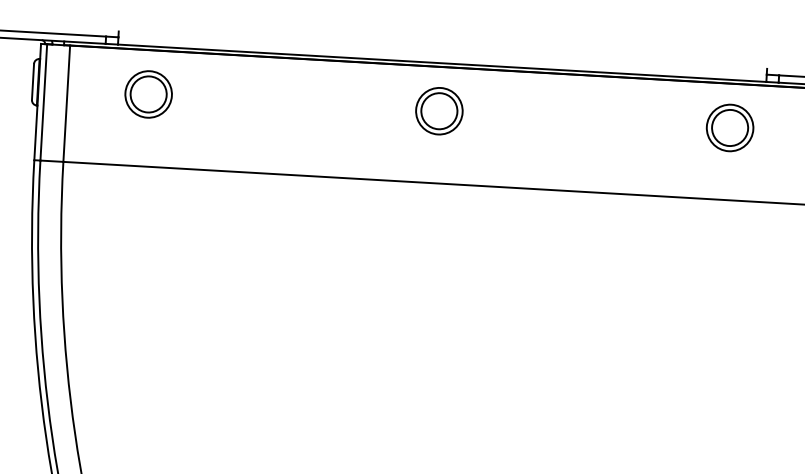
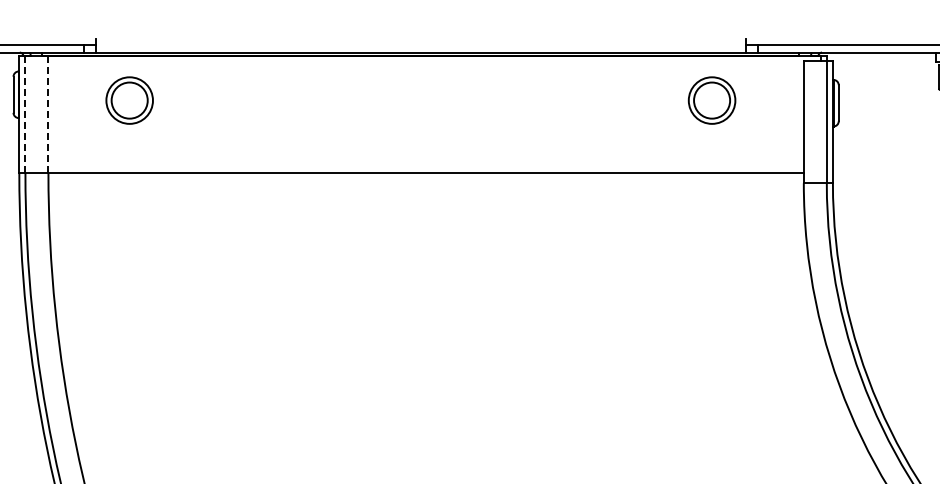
line: (43, 102) -> (25, 114), solid -> dashed
line: (66, 103) -> (48, 114), solid -> dashed
part: (439, 111) -> (420, 100), removed

